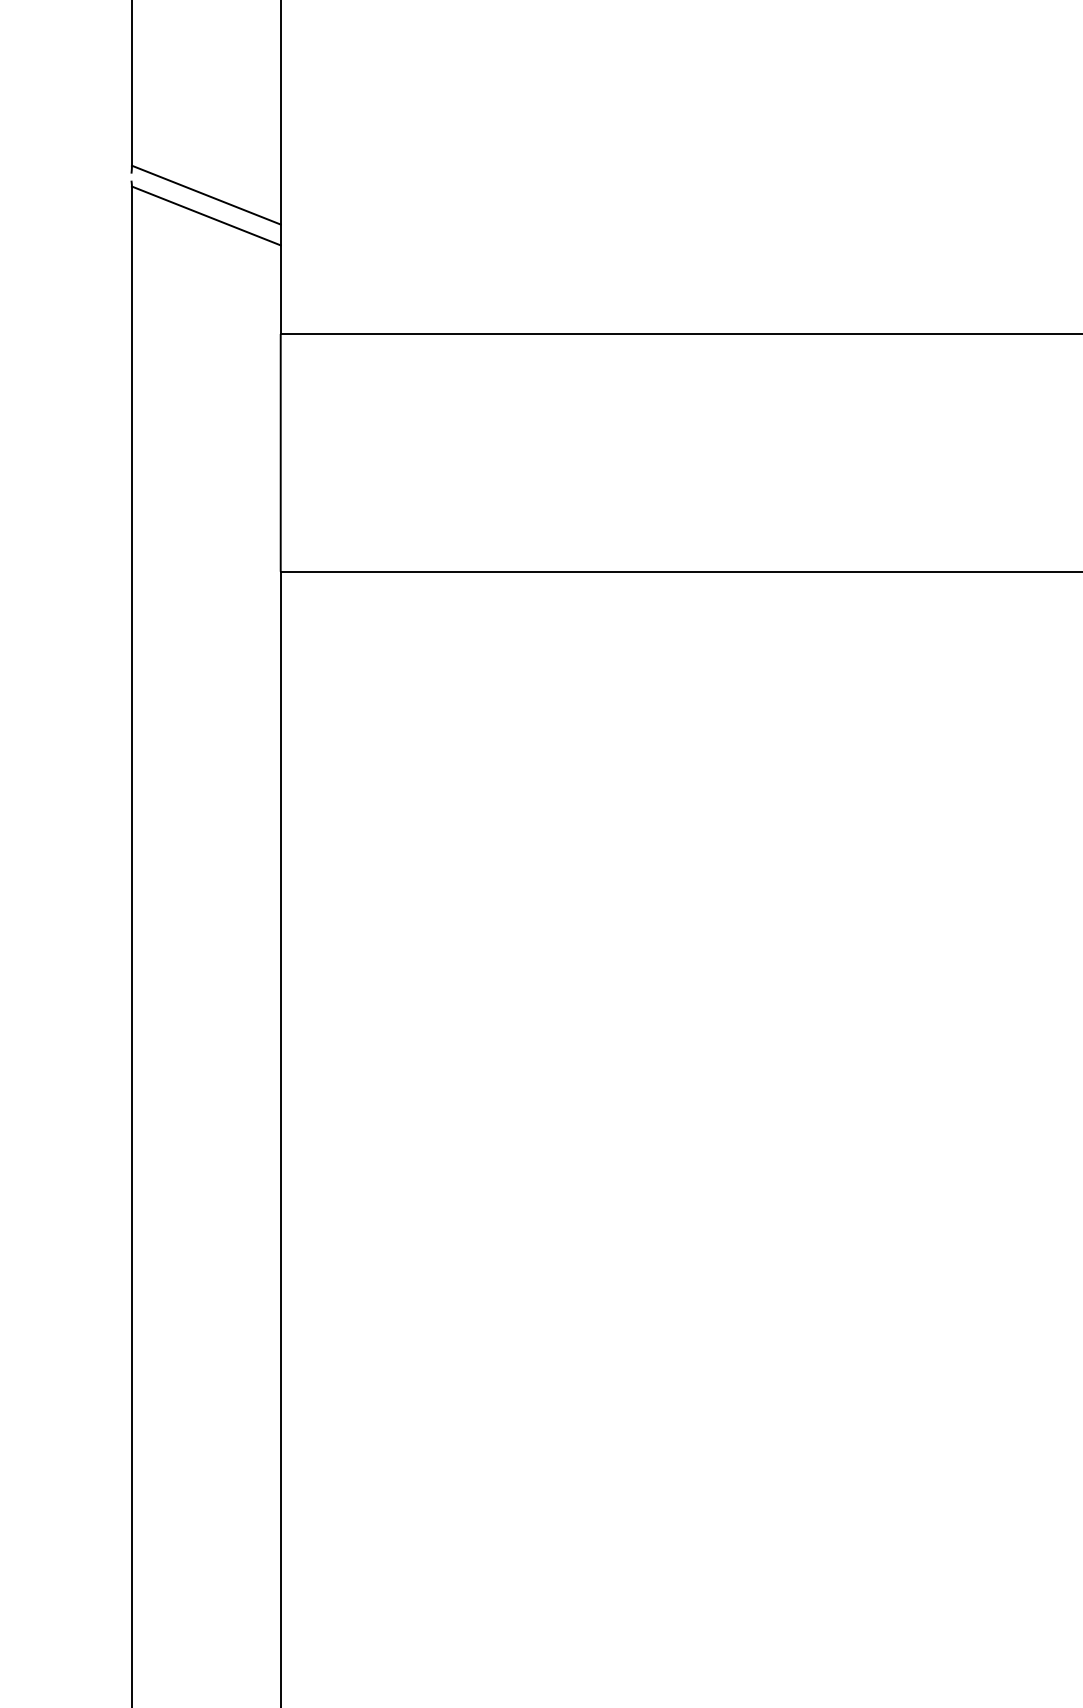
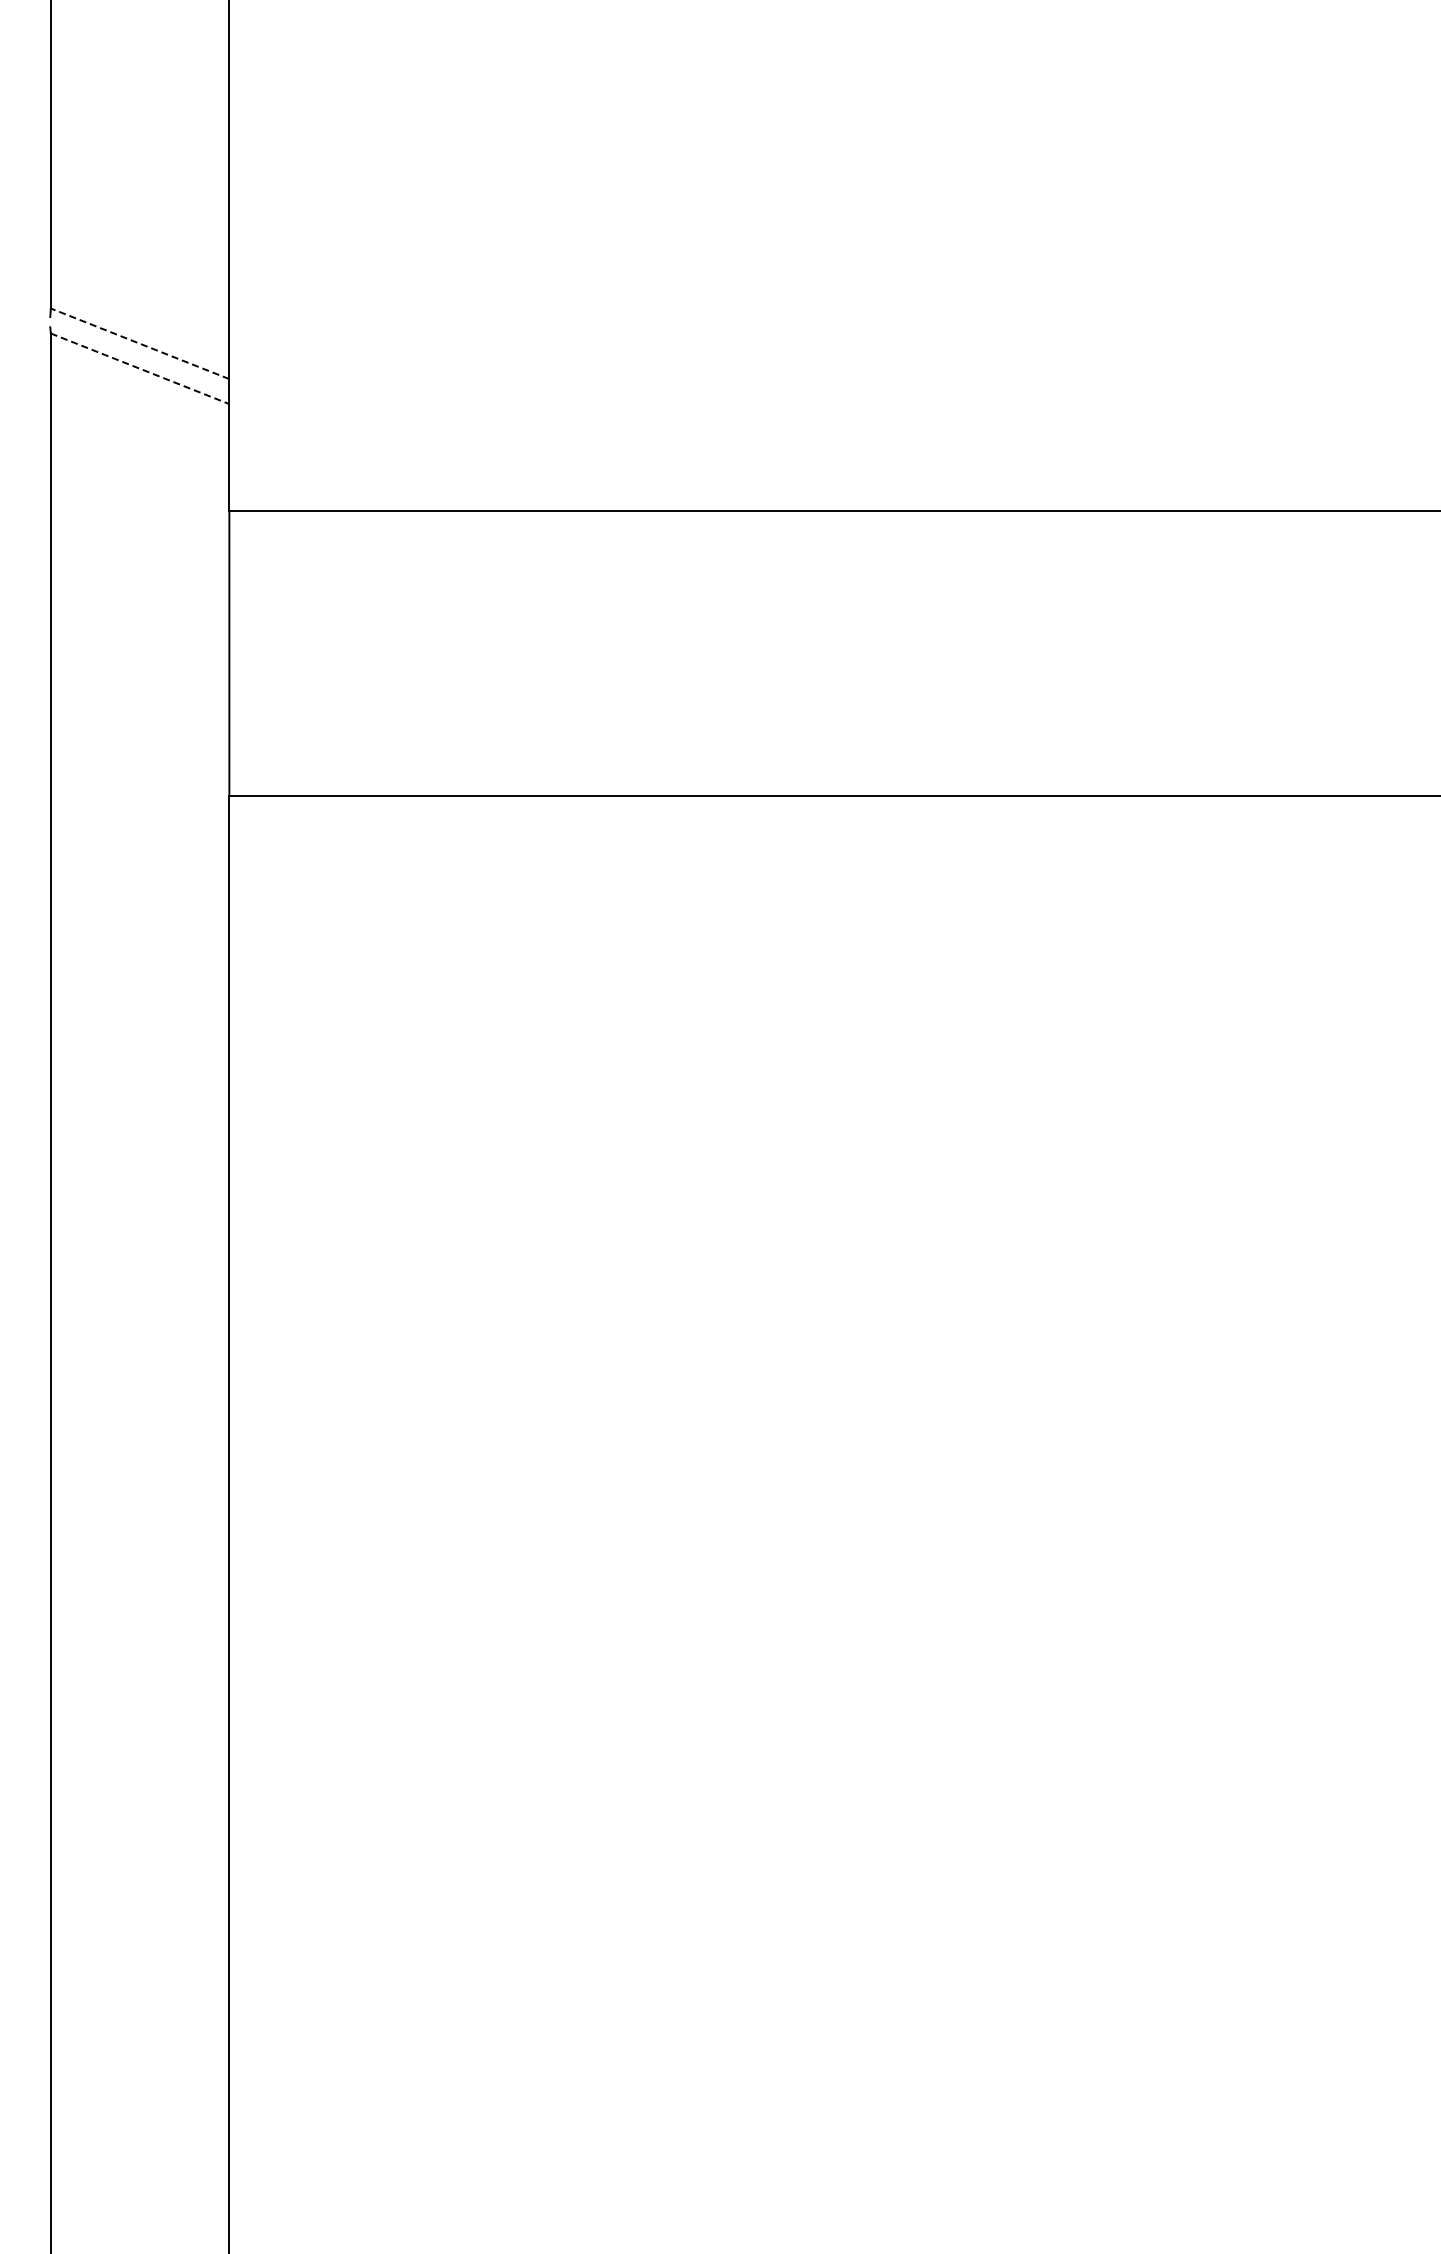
line: (205, 194) -> (139, 343), solid -> dashed
line: (206, 215) -> (140, 368), solid -> dashed

